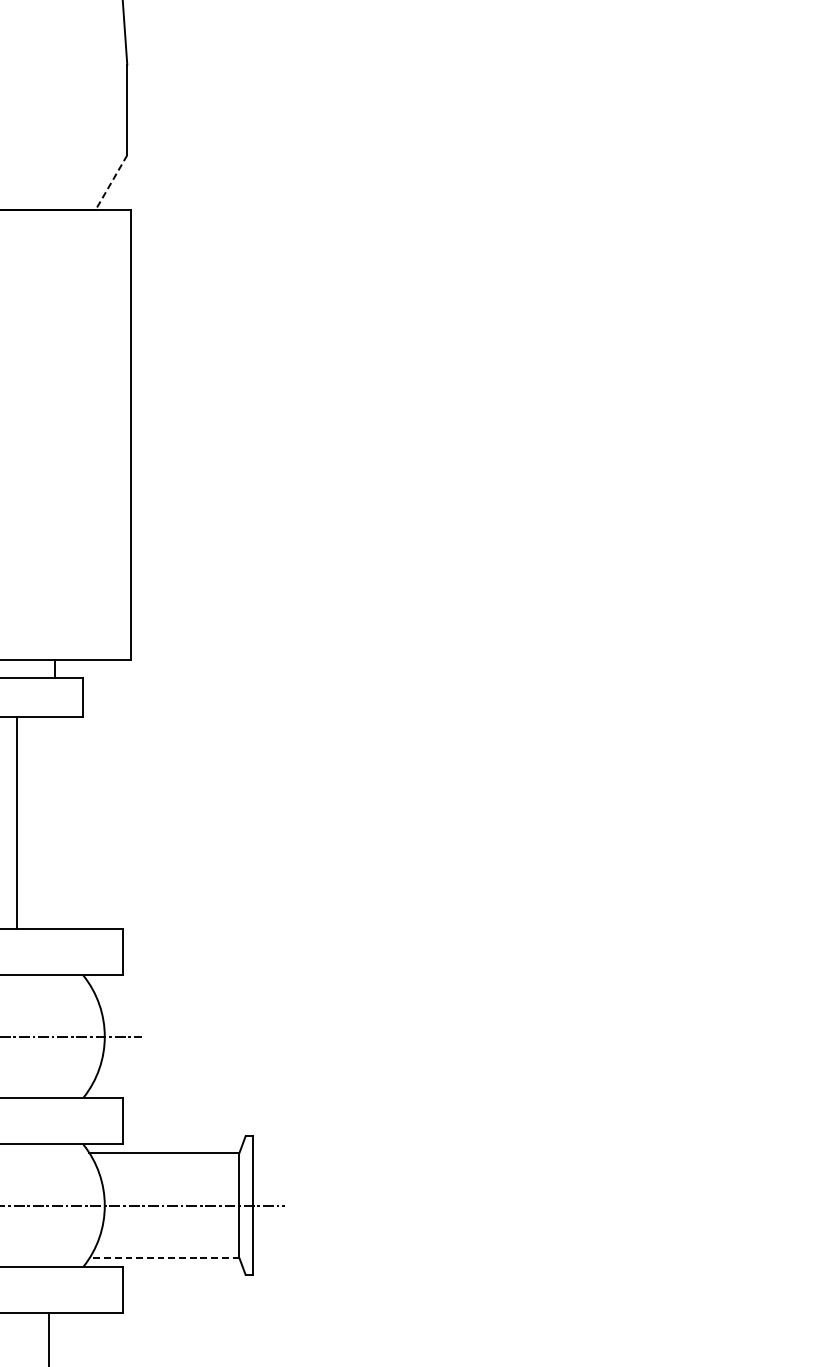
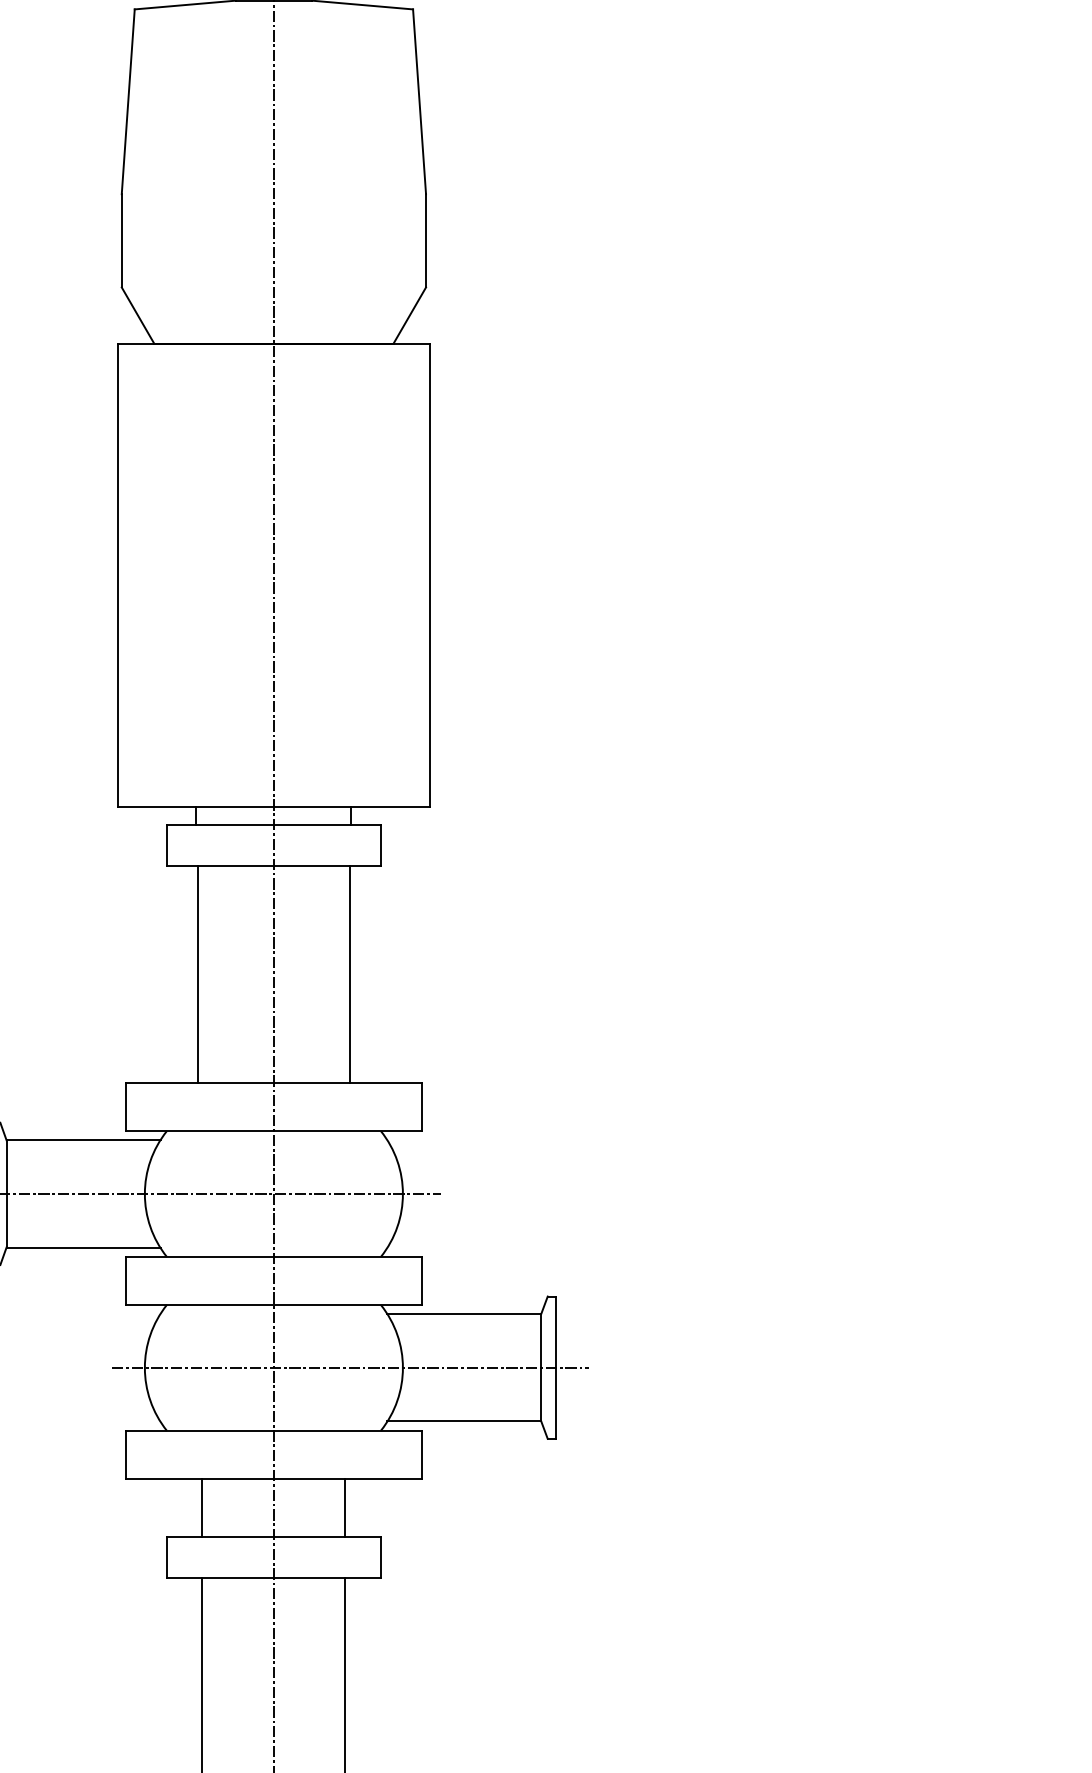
line: (111, 182) -> (409, 315), dashed -> solid
line: (16, 823) -> (349, 974), moved
line: (163, 1257) -> (463, 1421), dashed -> solid

